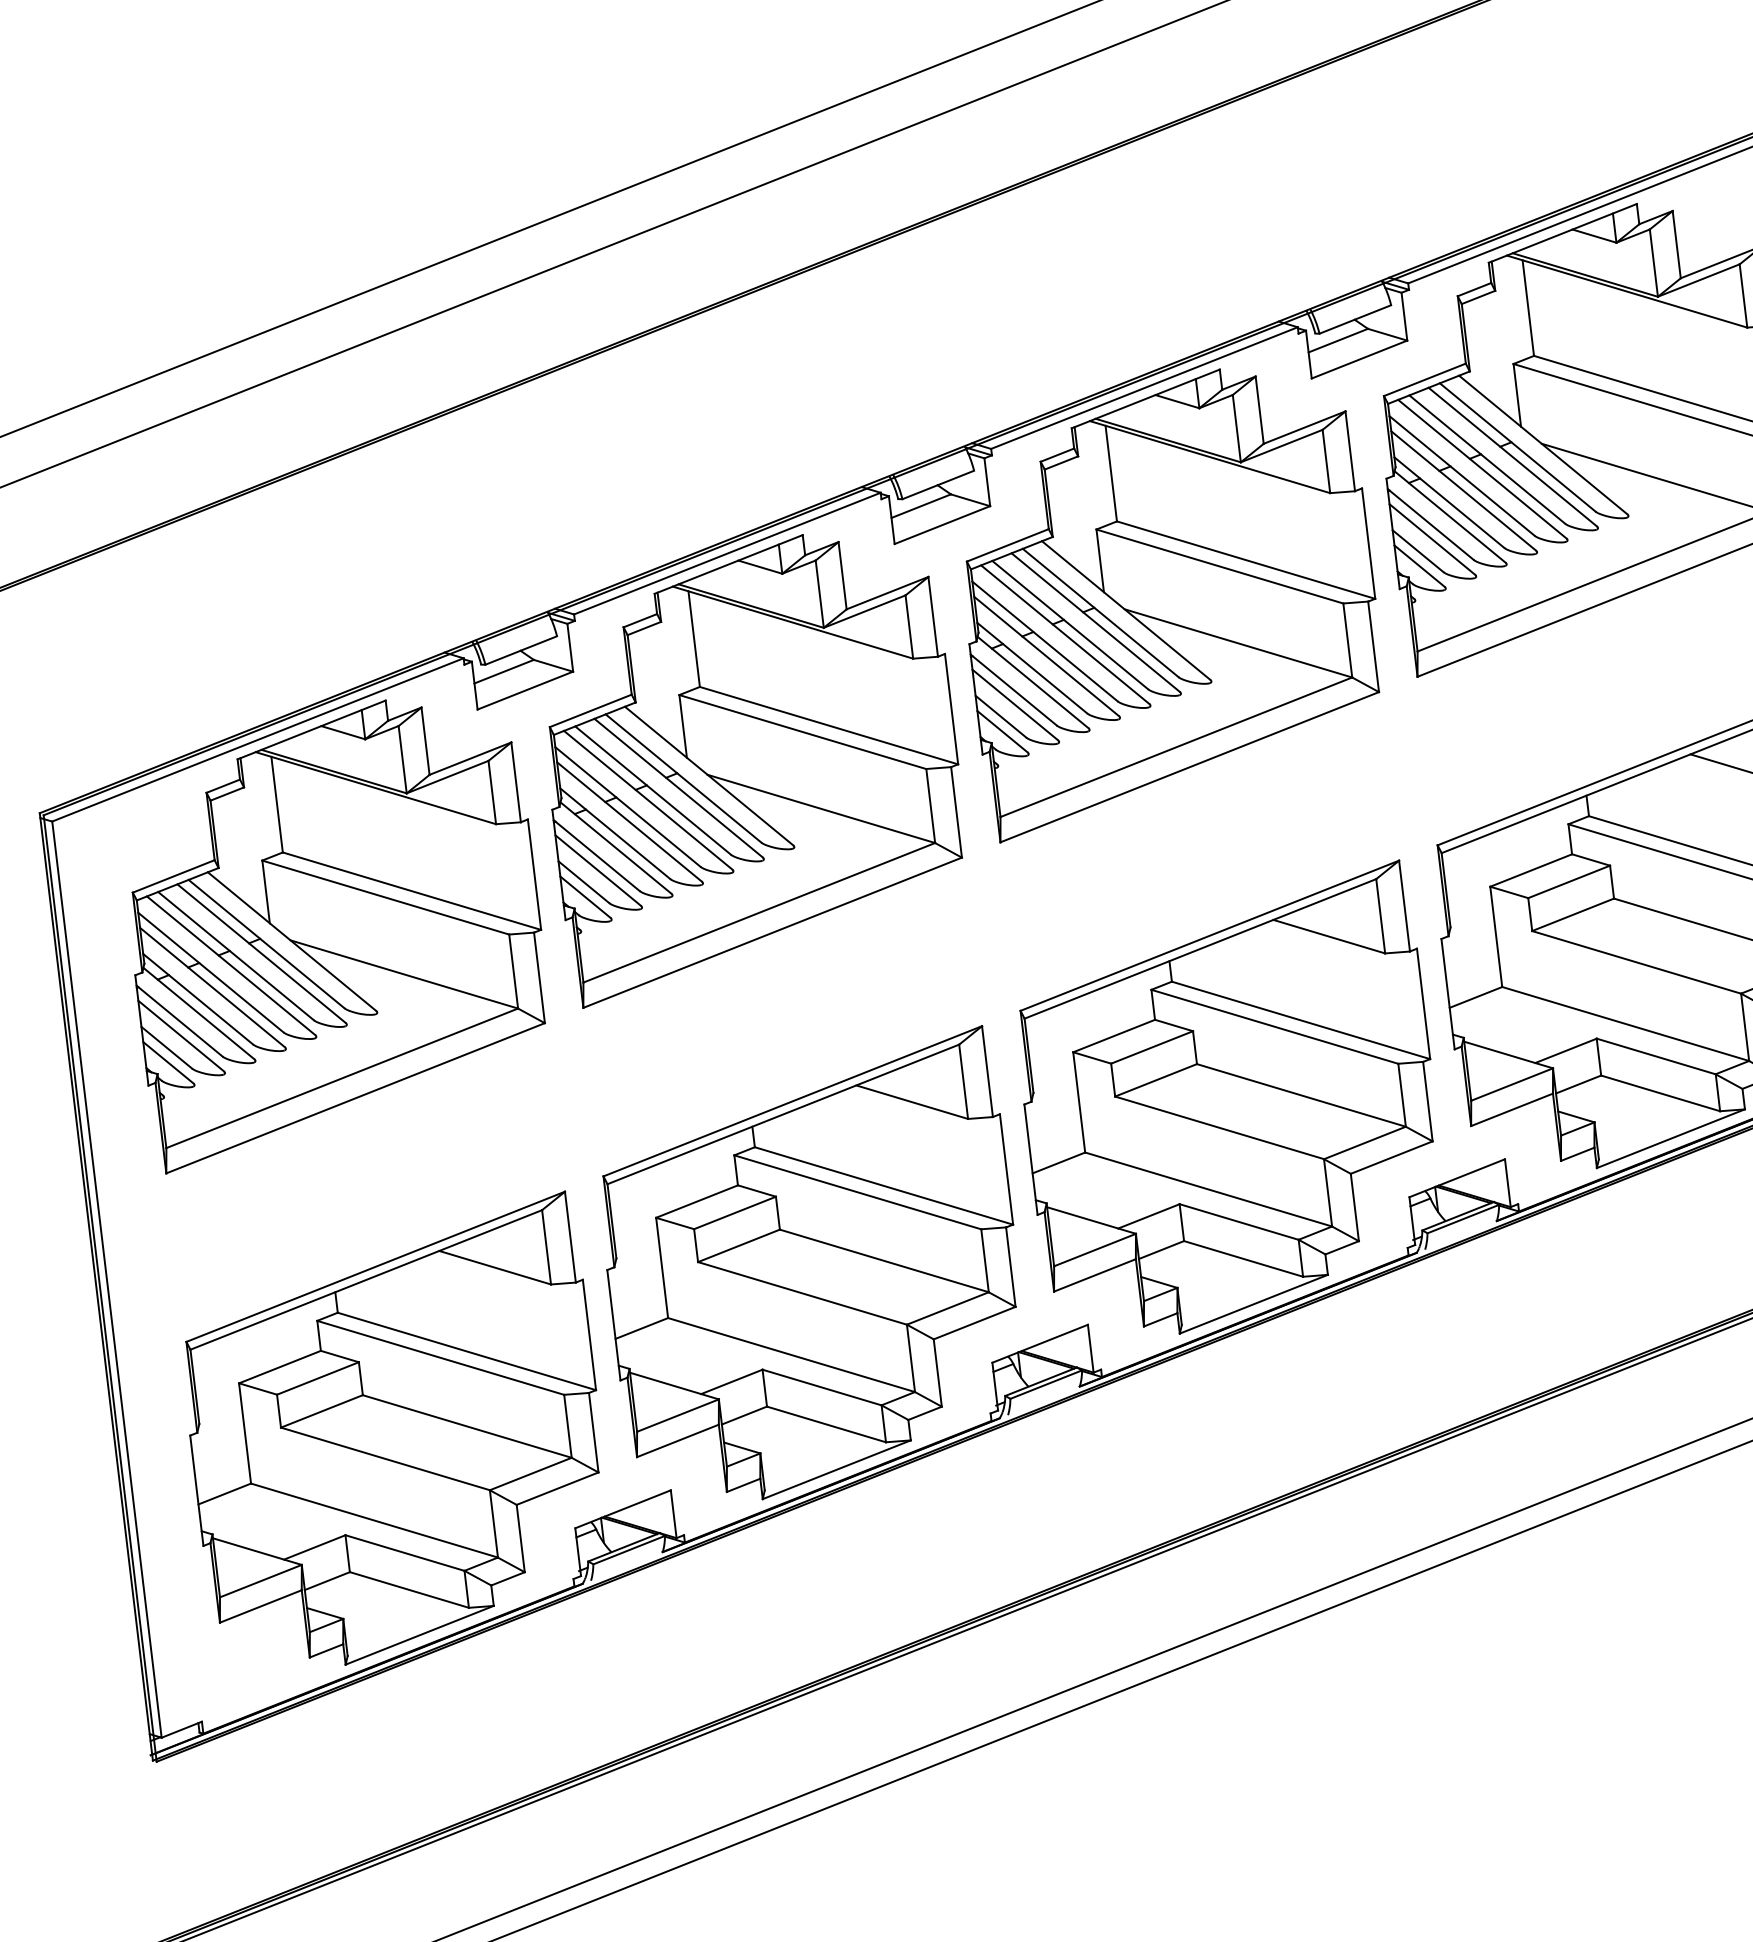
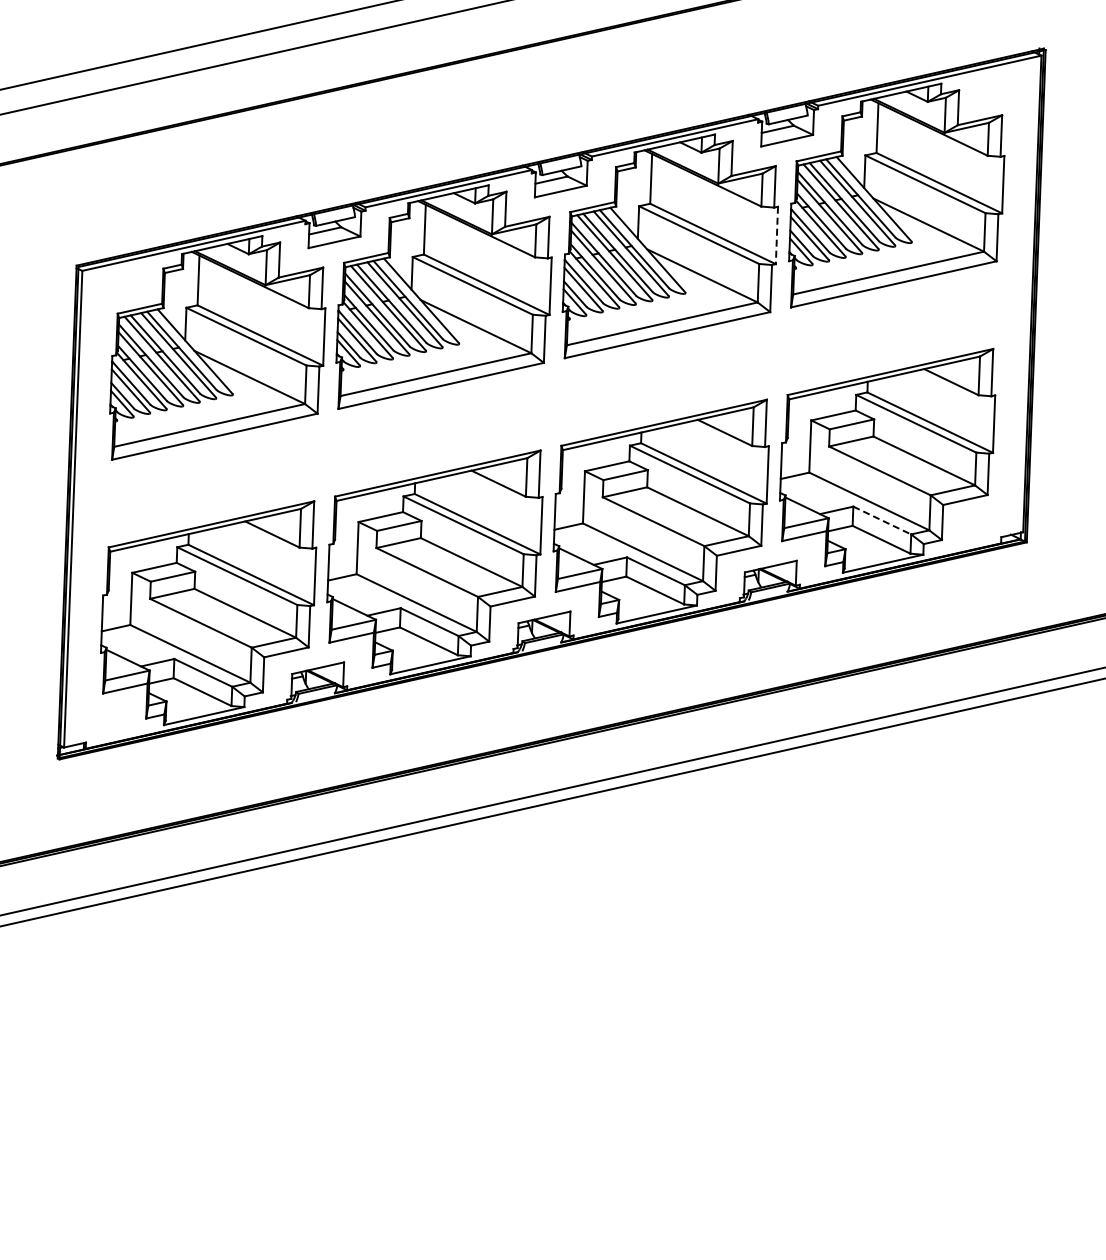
line: (1367, 543) -> (776, 235), solid -> dashed
line: (1656, 1056) -> (882, 520), solid -> dashed

